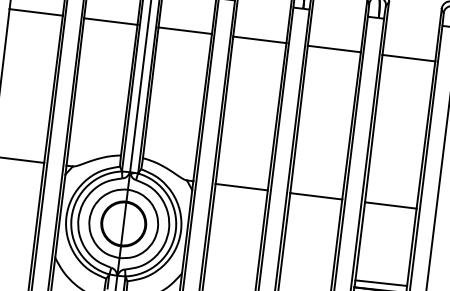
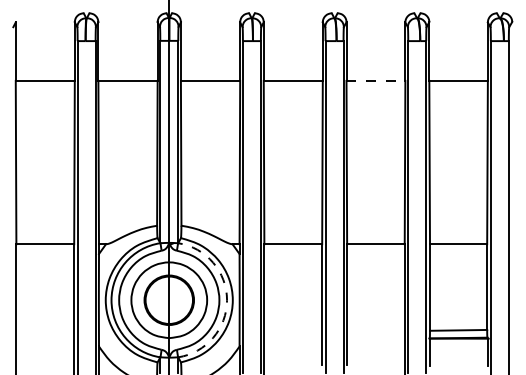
line: (334, 48) -> (376, 80), solid -> dashed
arc: (176, 230) -> (227, 300), solid -> dashed

